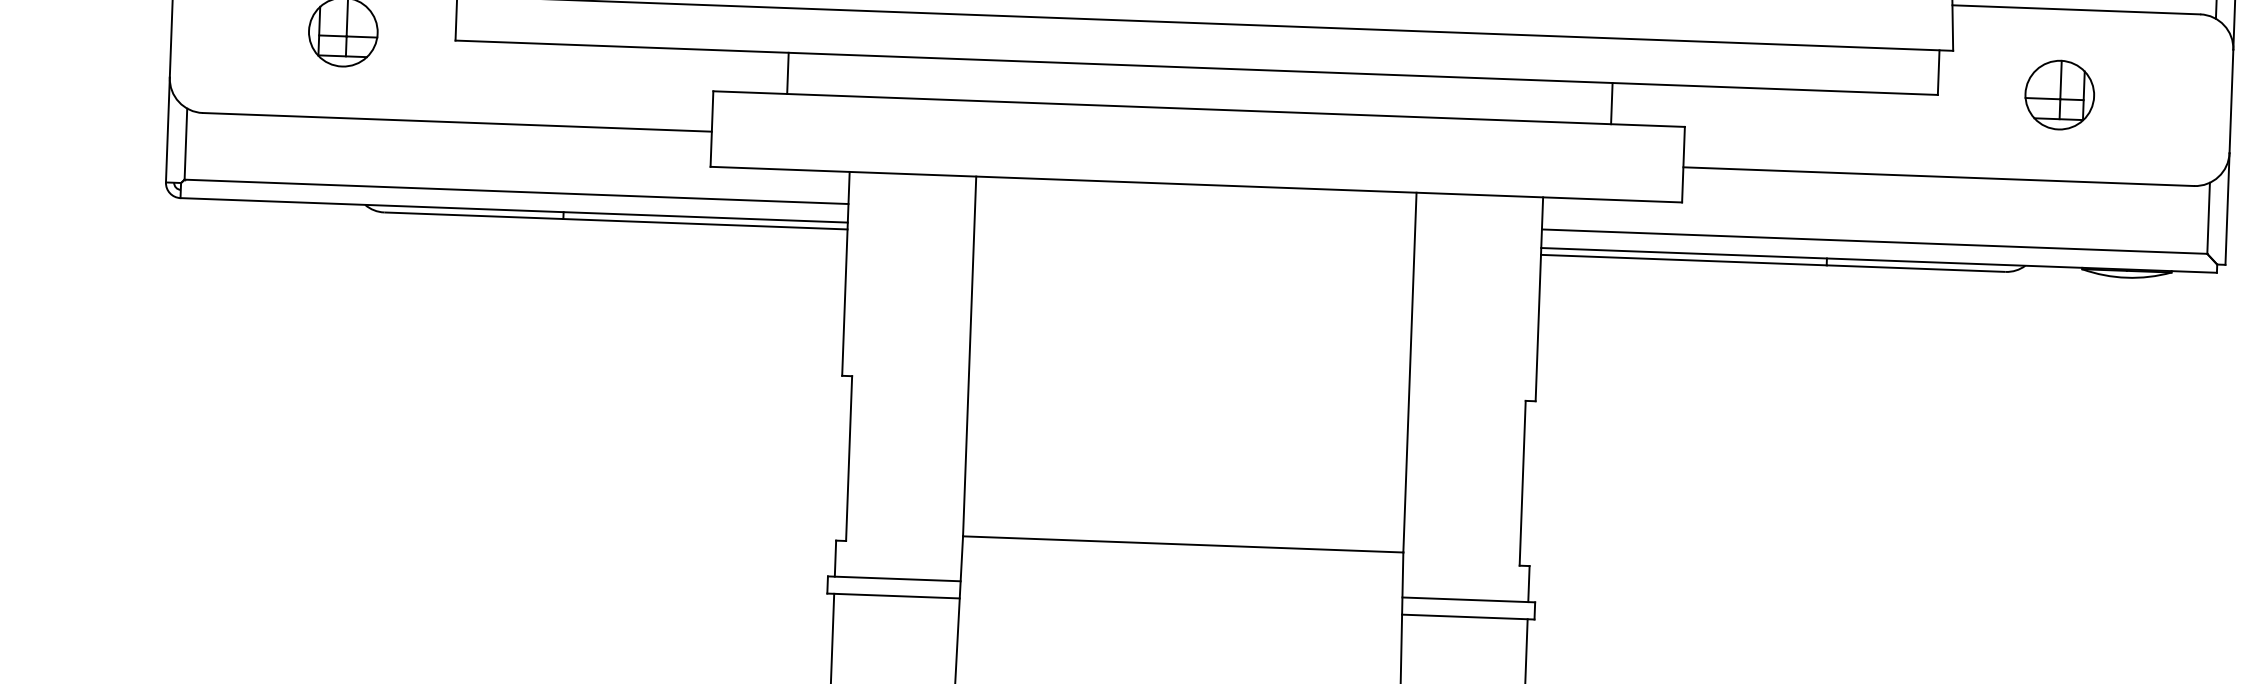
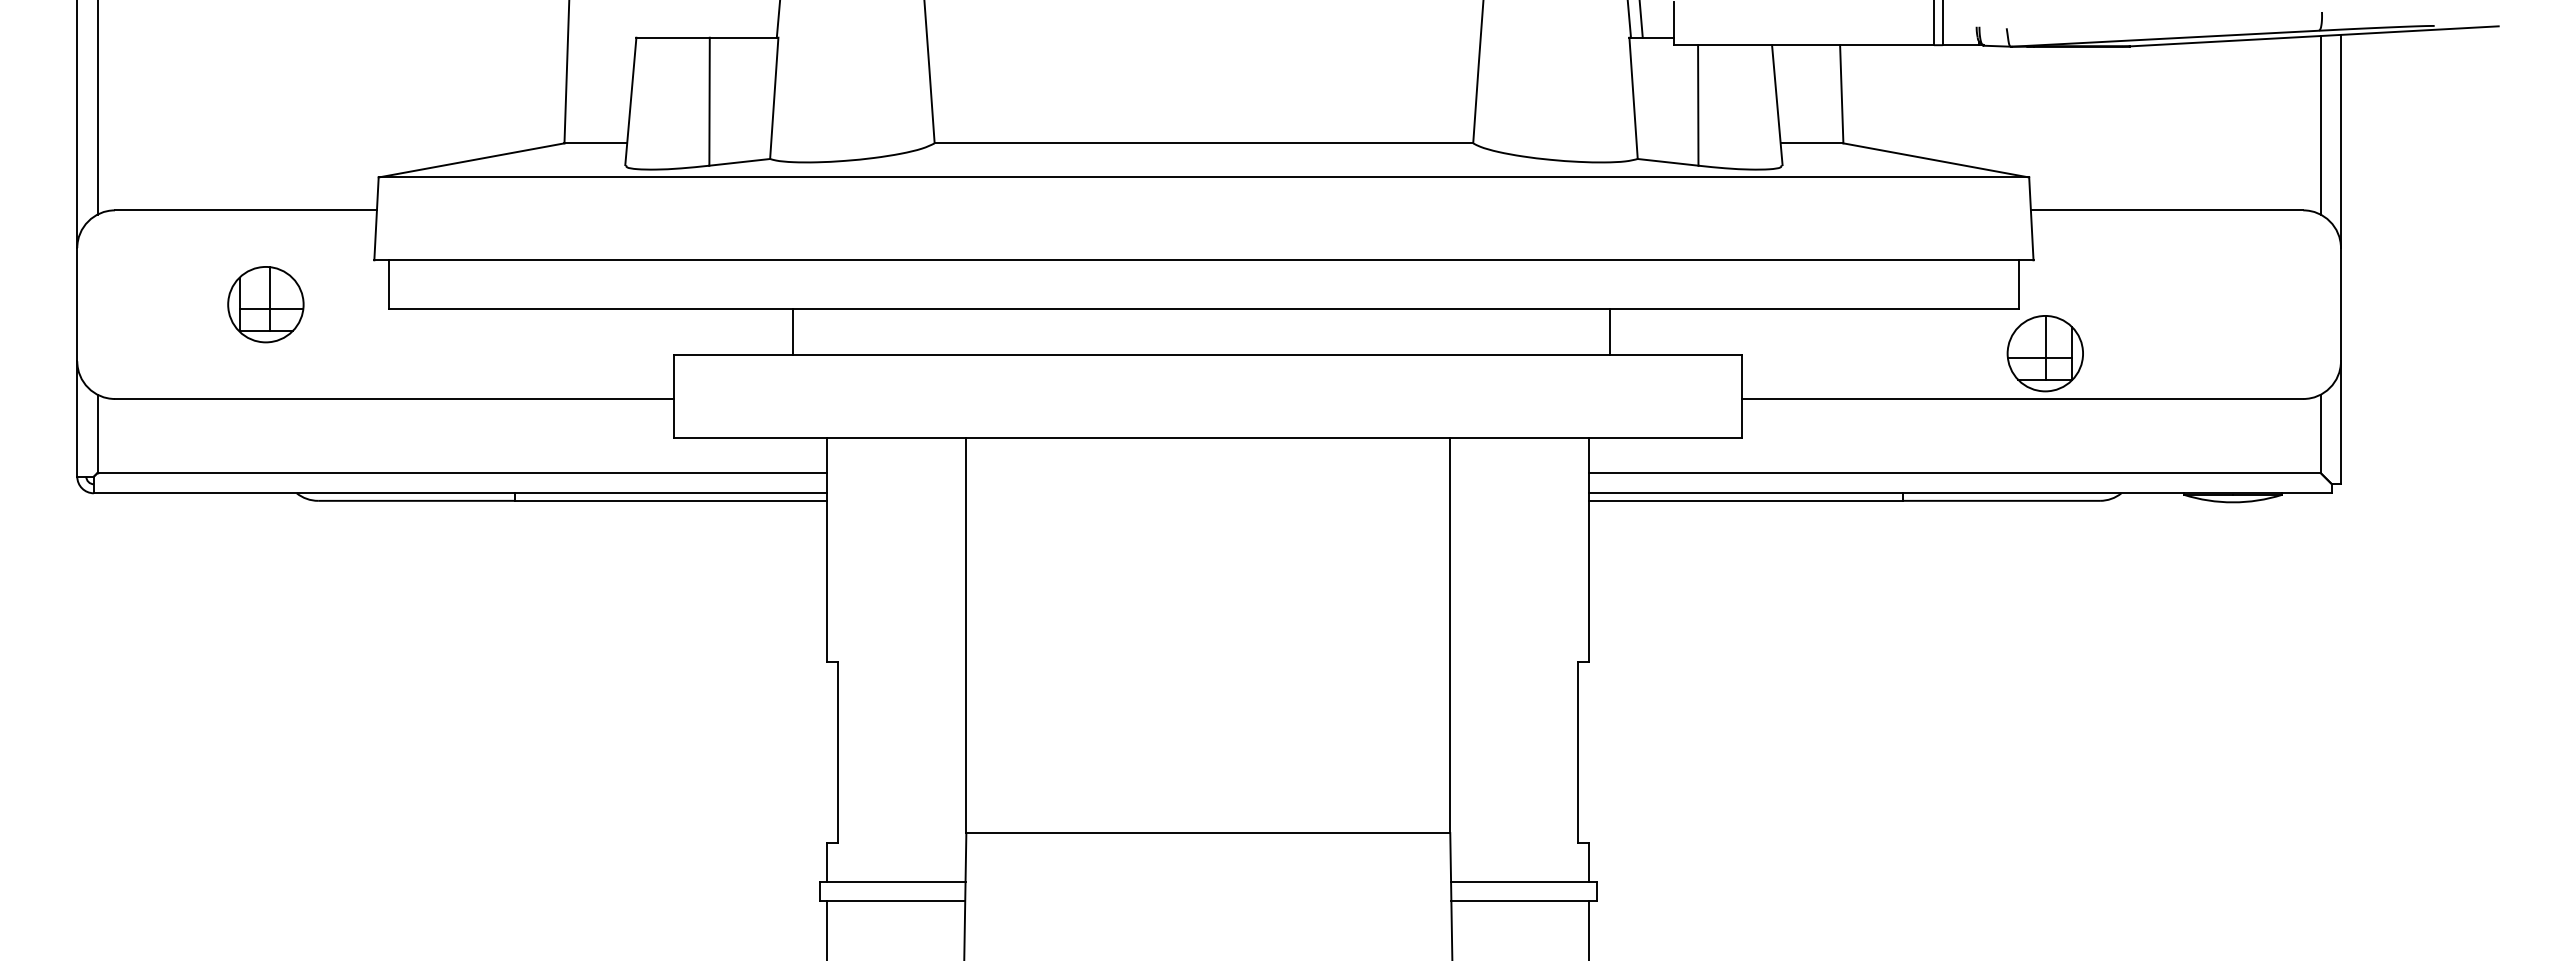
line: (787, 72) -> (792, 331), moved
part: (2059, 94) -> (2044, 353), moved
line: (1612, 103) -> (1610, 331), moved

